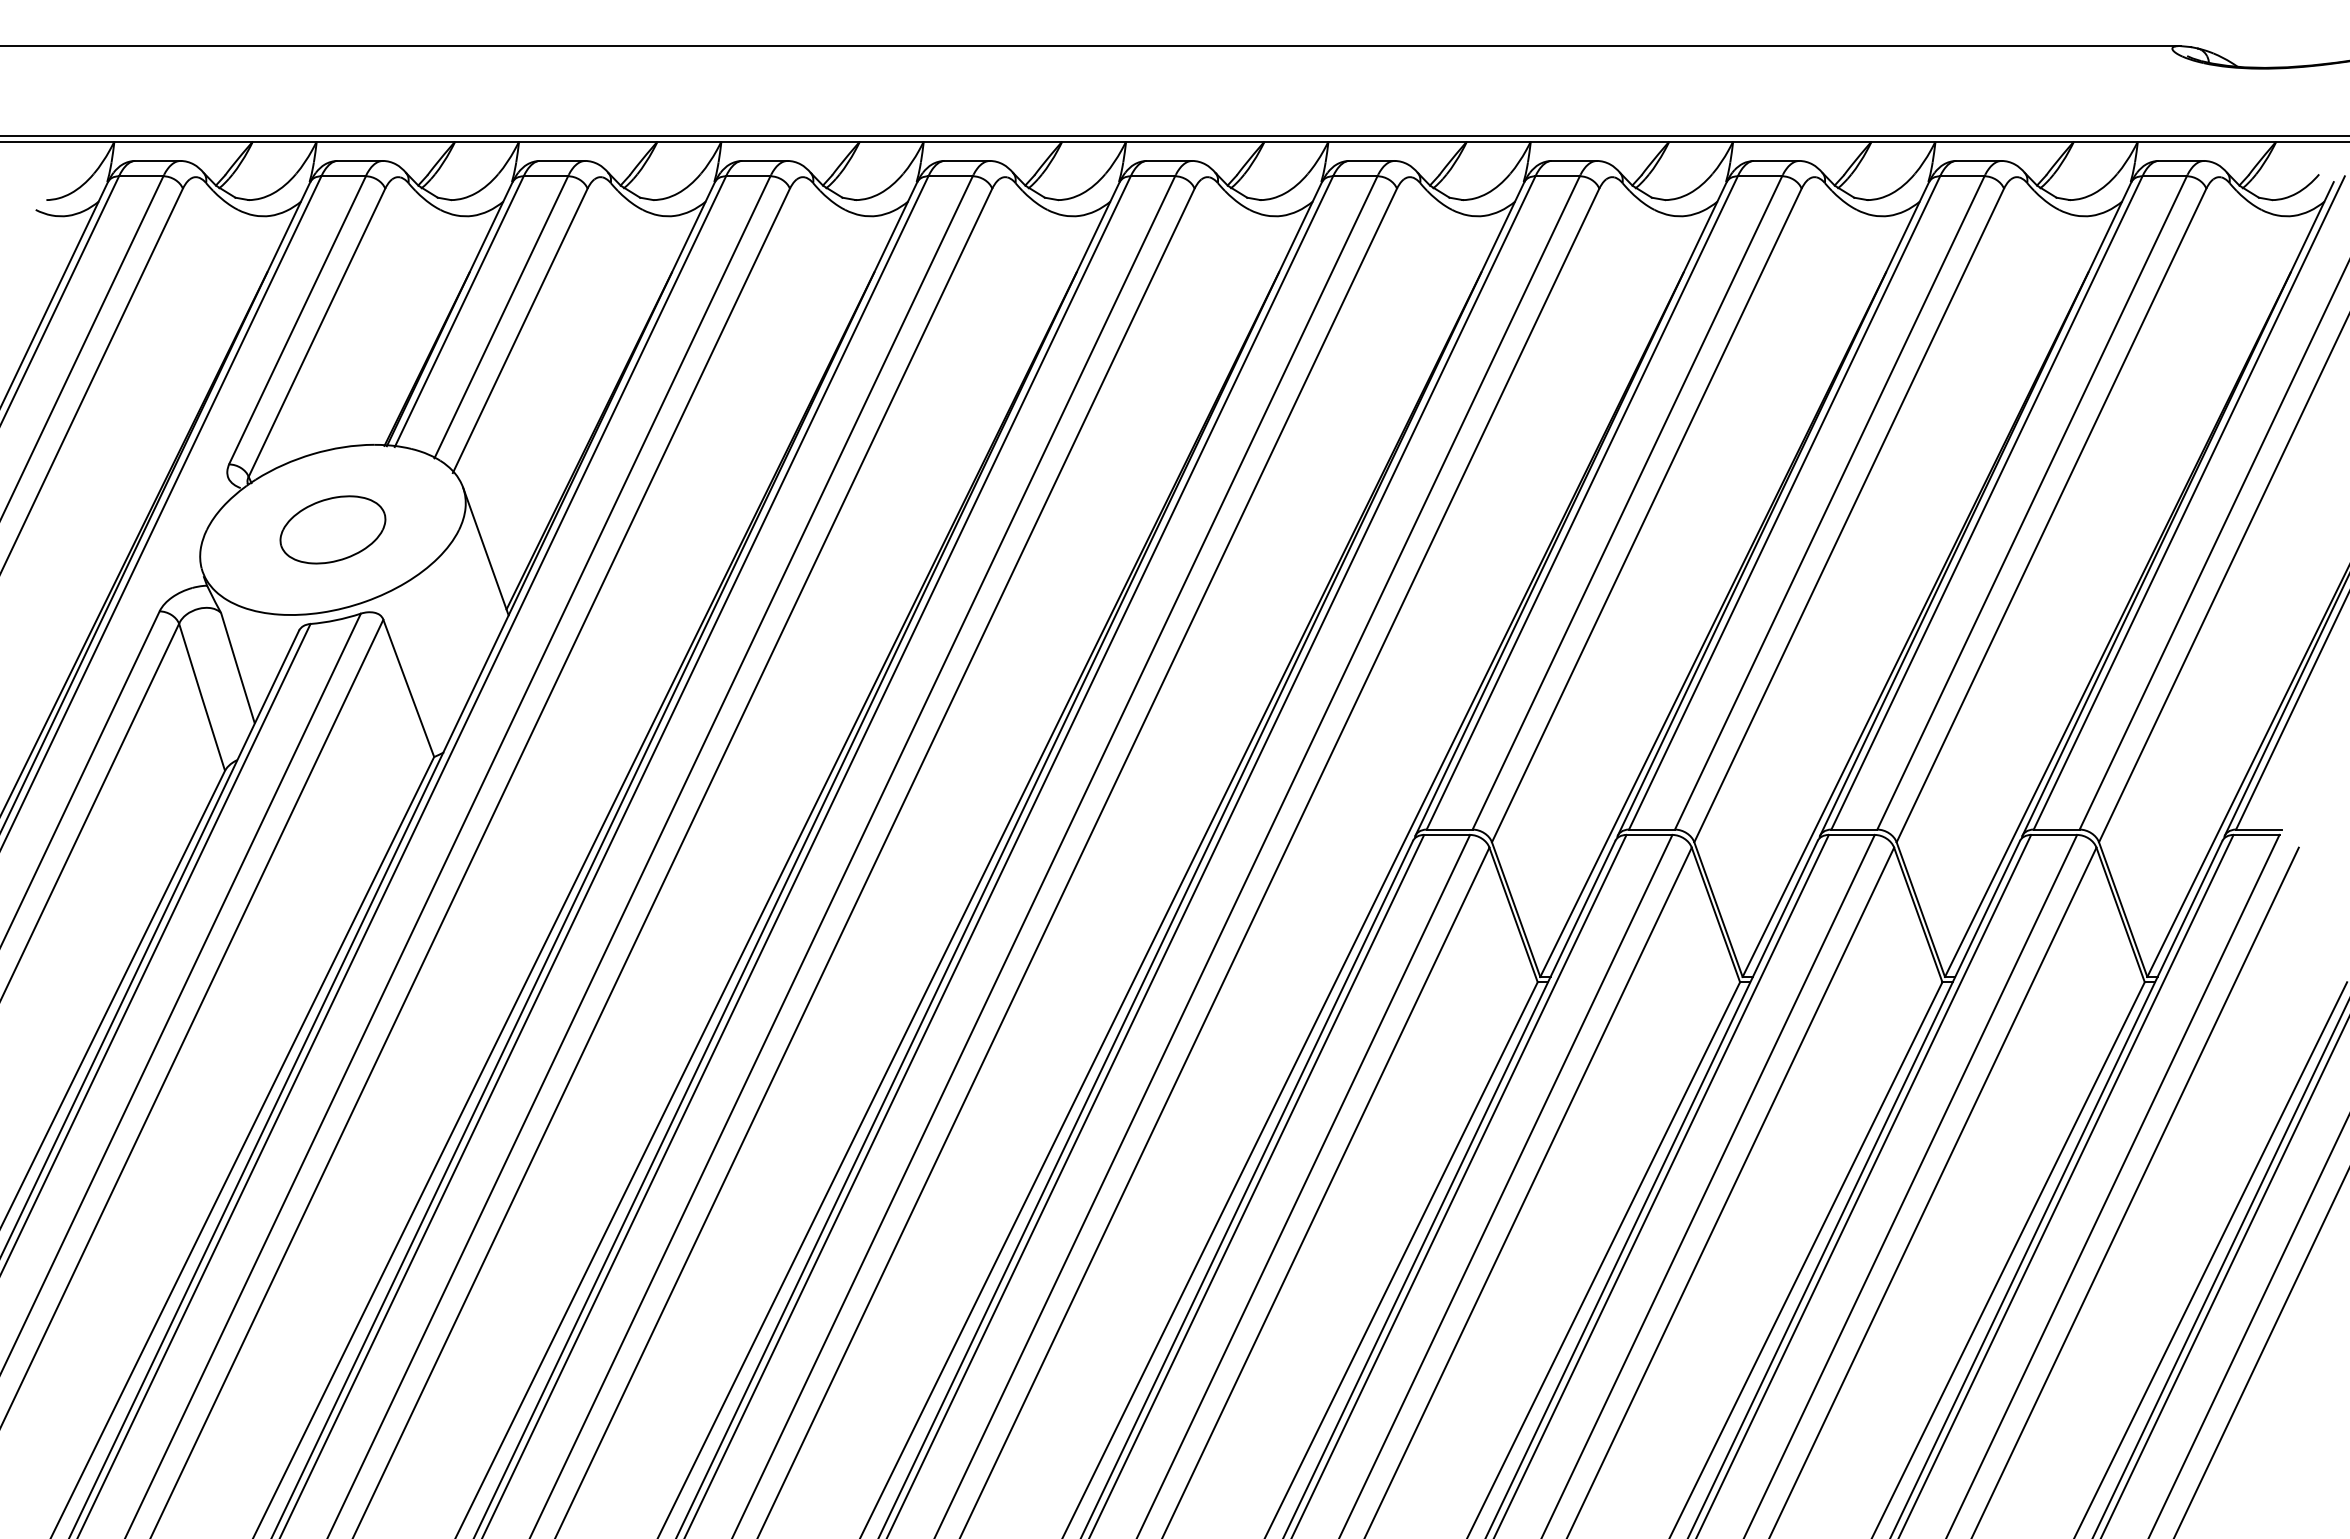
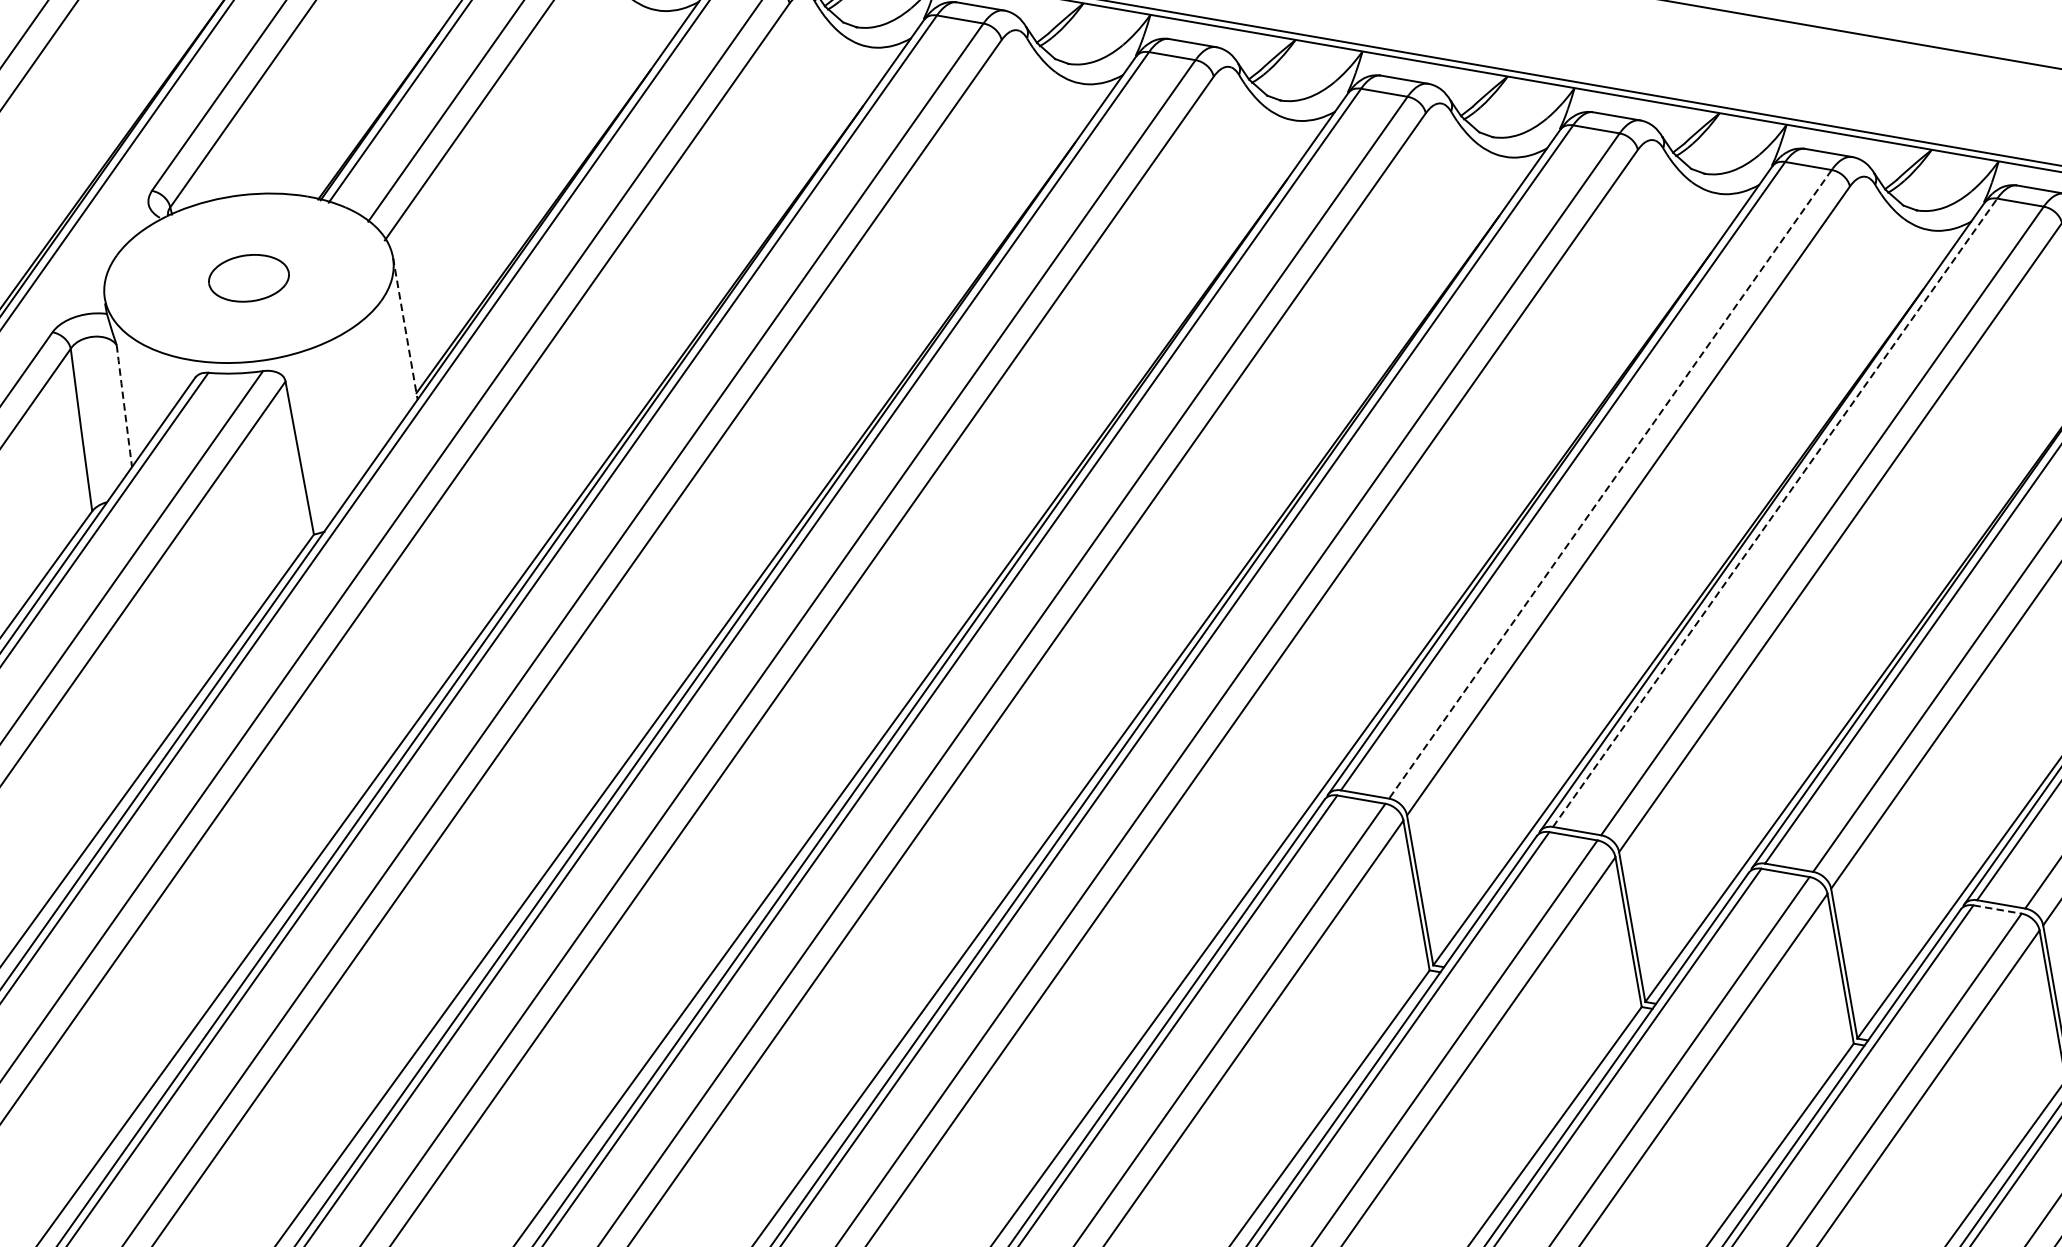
line: (1784, 502) -> (1775, 512), solid -> dashed
line: (1627, 503) -> (1610, 484), solid -> dashed
part: (332, 529) -> (248, 277), size x0.7
line: (485, 551) -> (404, 328), solid -> dashed
arc: (237, 668) -> (123, 406), solid -> dashed
line: (2054, 834) -> (1997, 909), solid -> dashed

